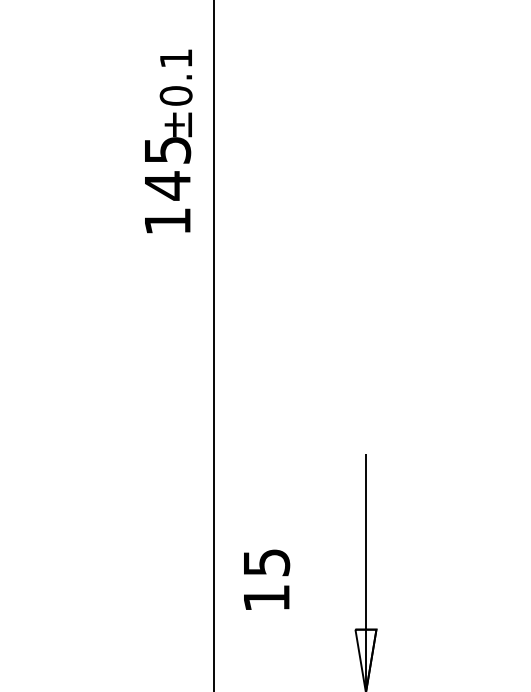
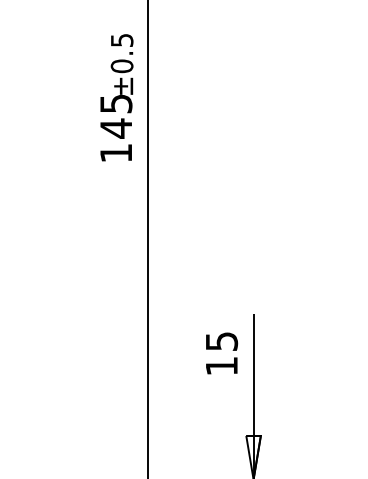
text: (176, 58) -> (122, 40), ±0.1 -> ±0.5
text: (267, 579) -> (222, 353), moved

